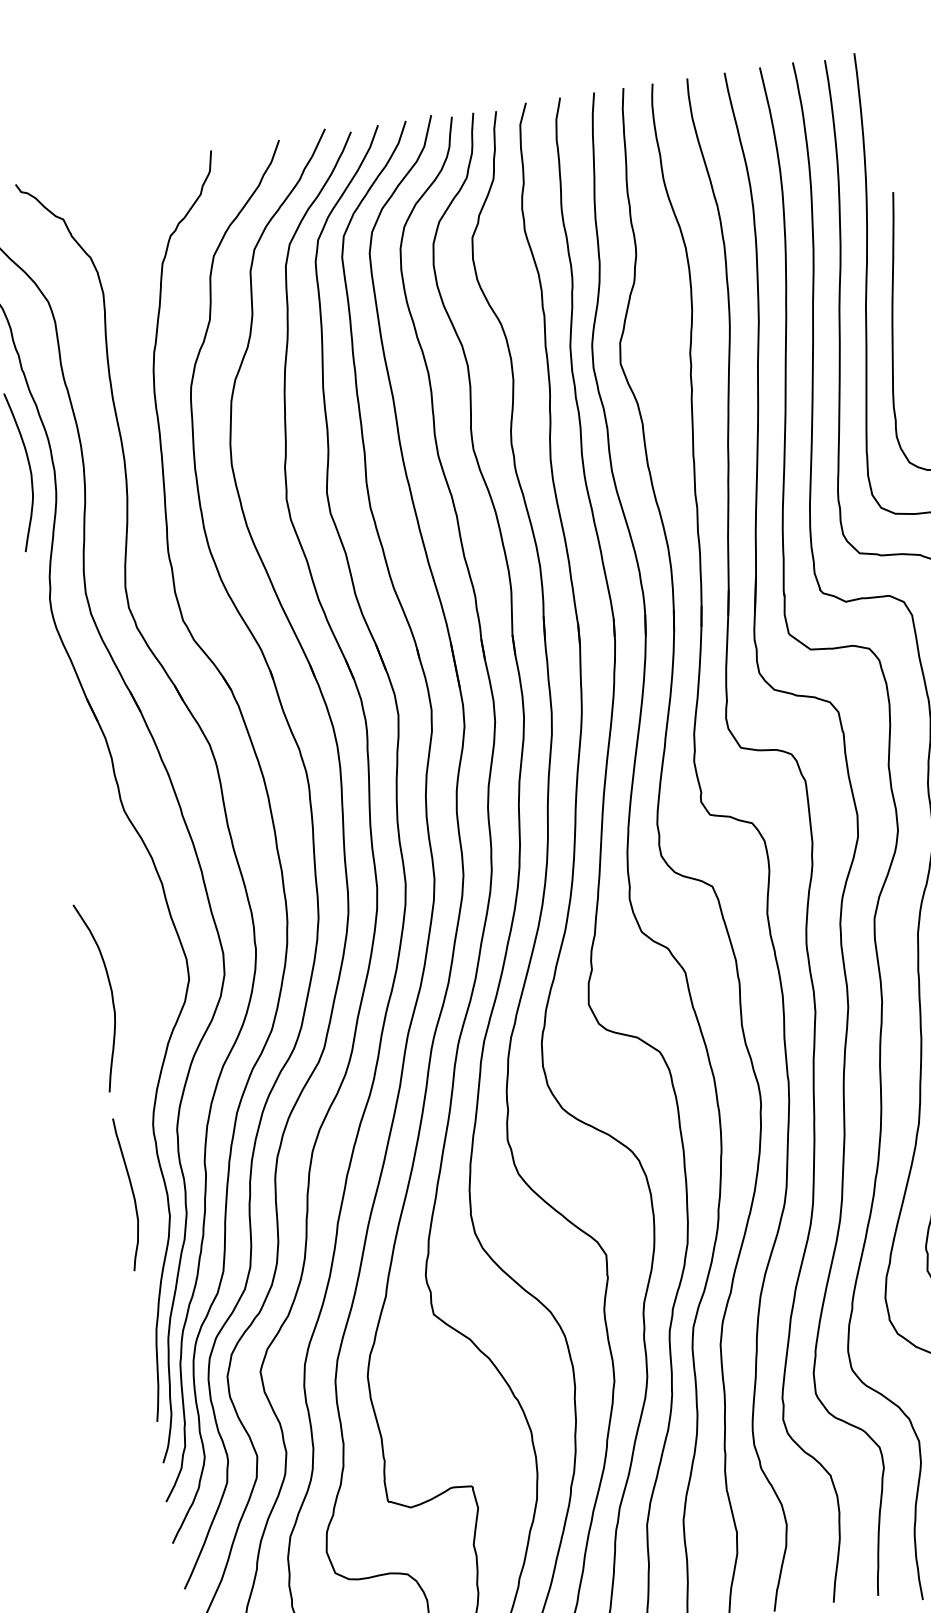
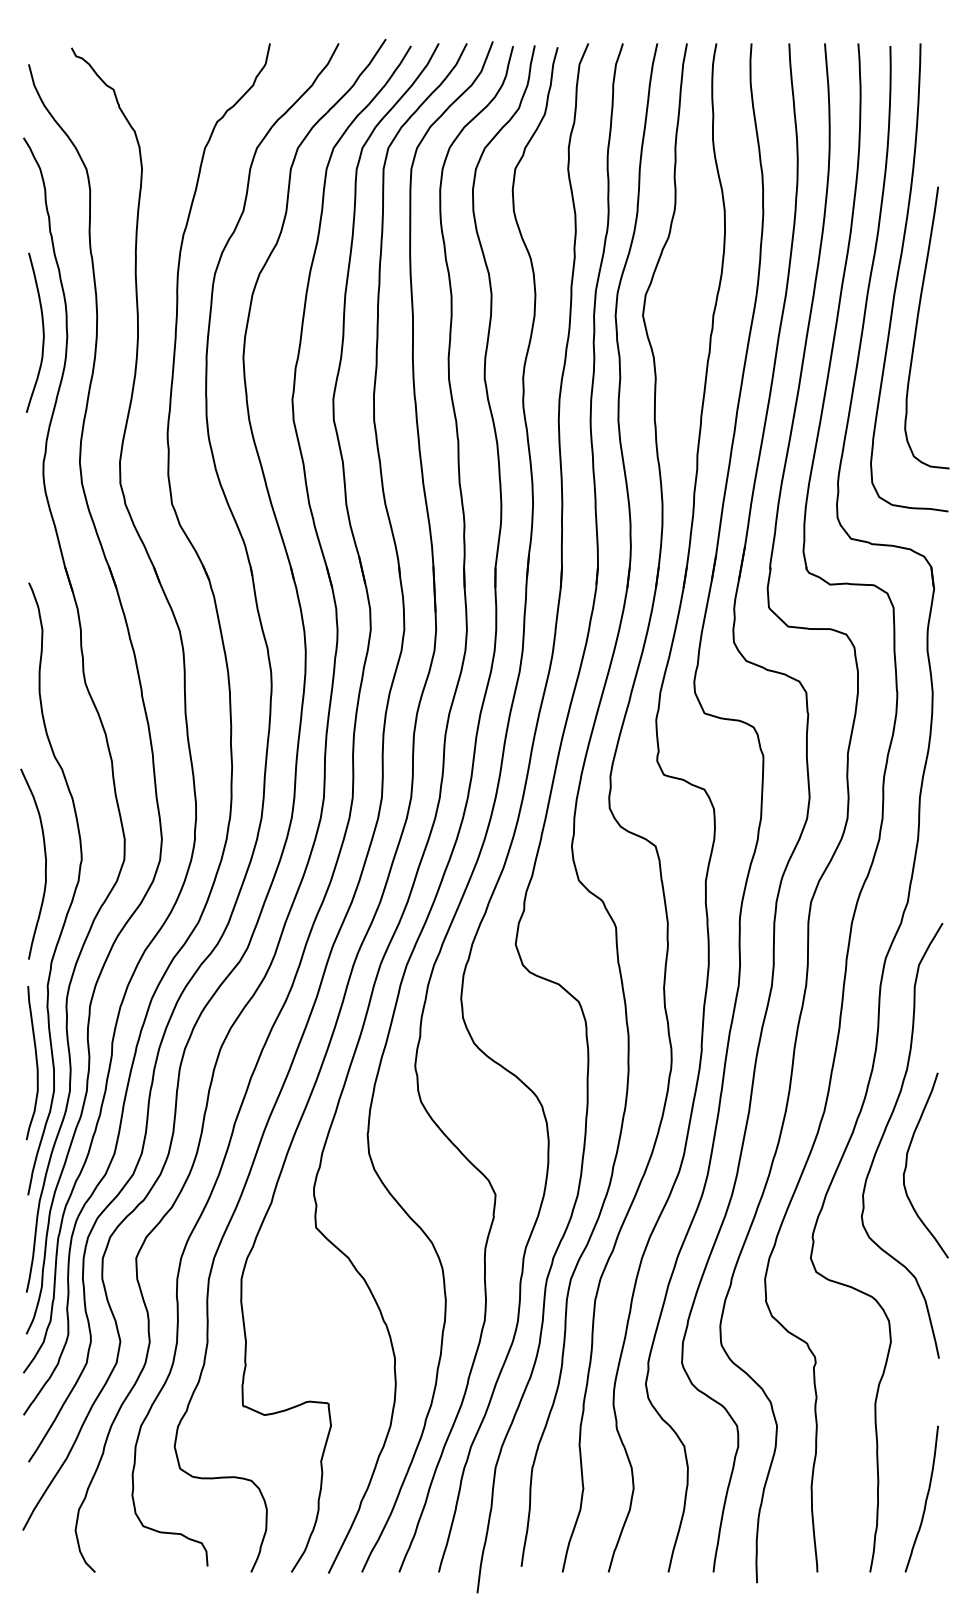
curve: (143, 1019) -> (73, 892), added

